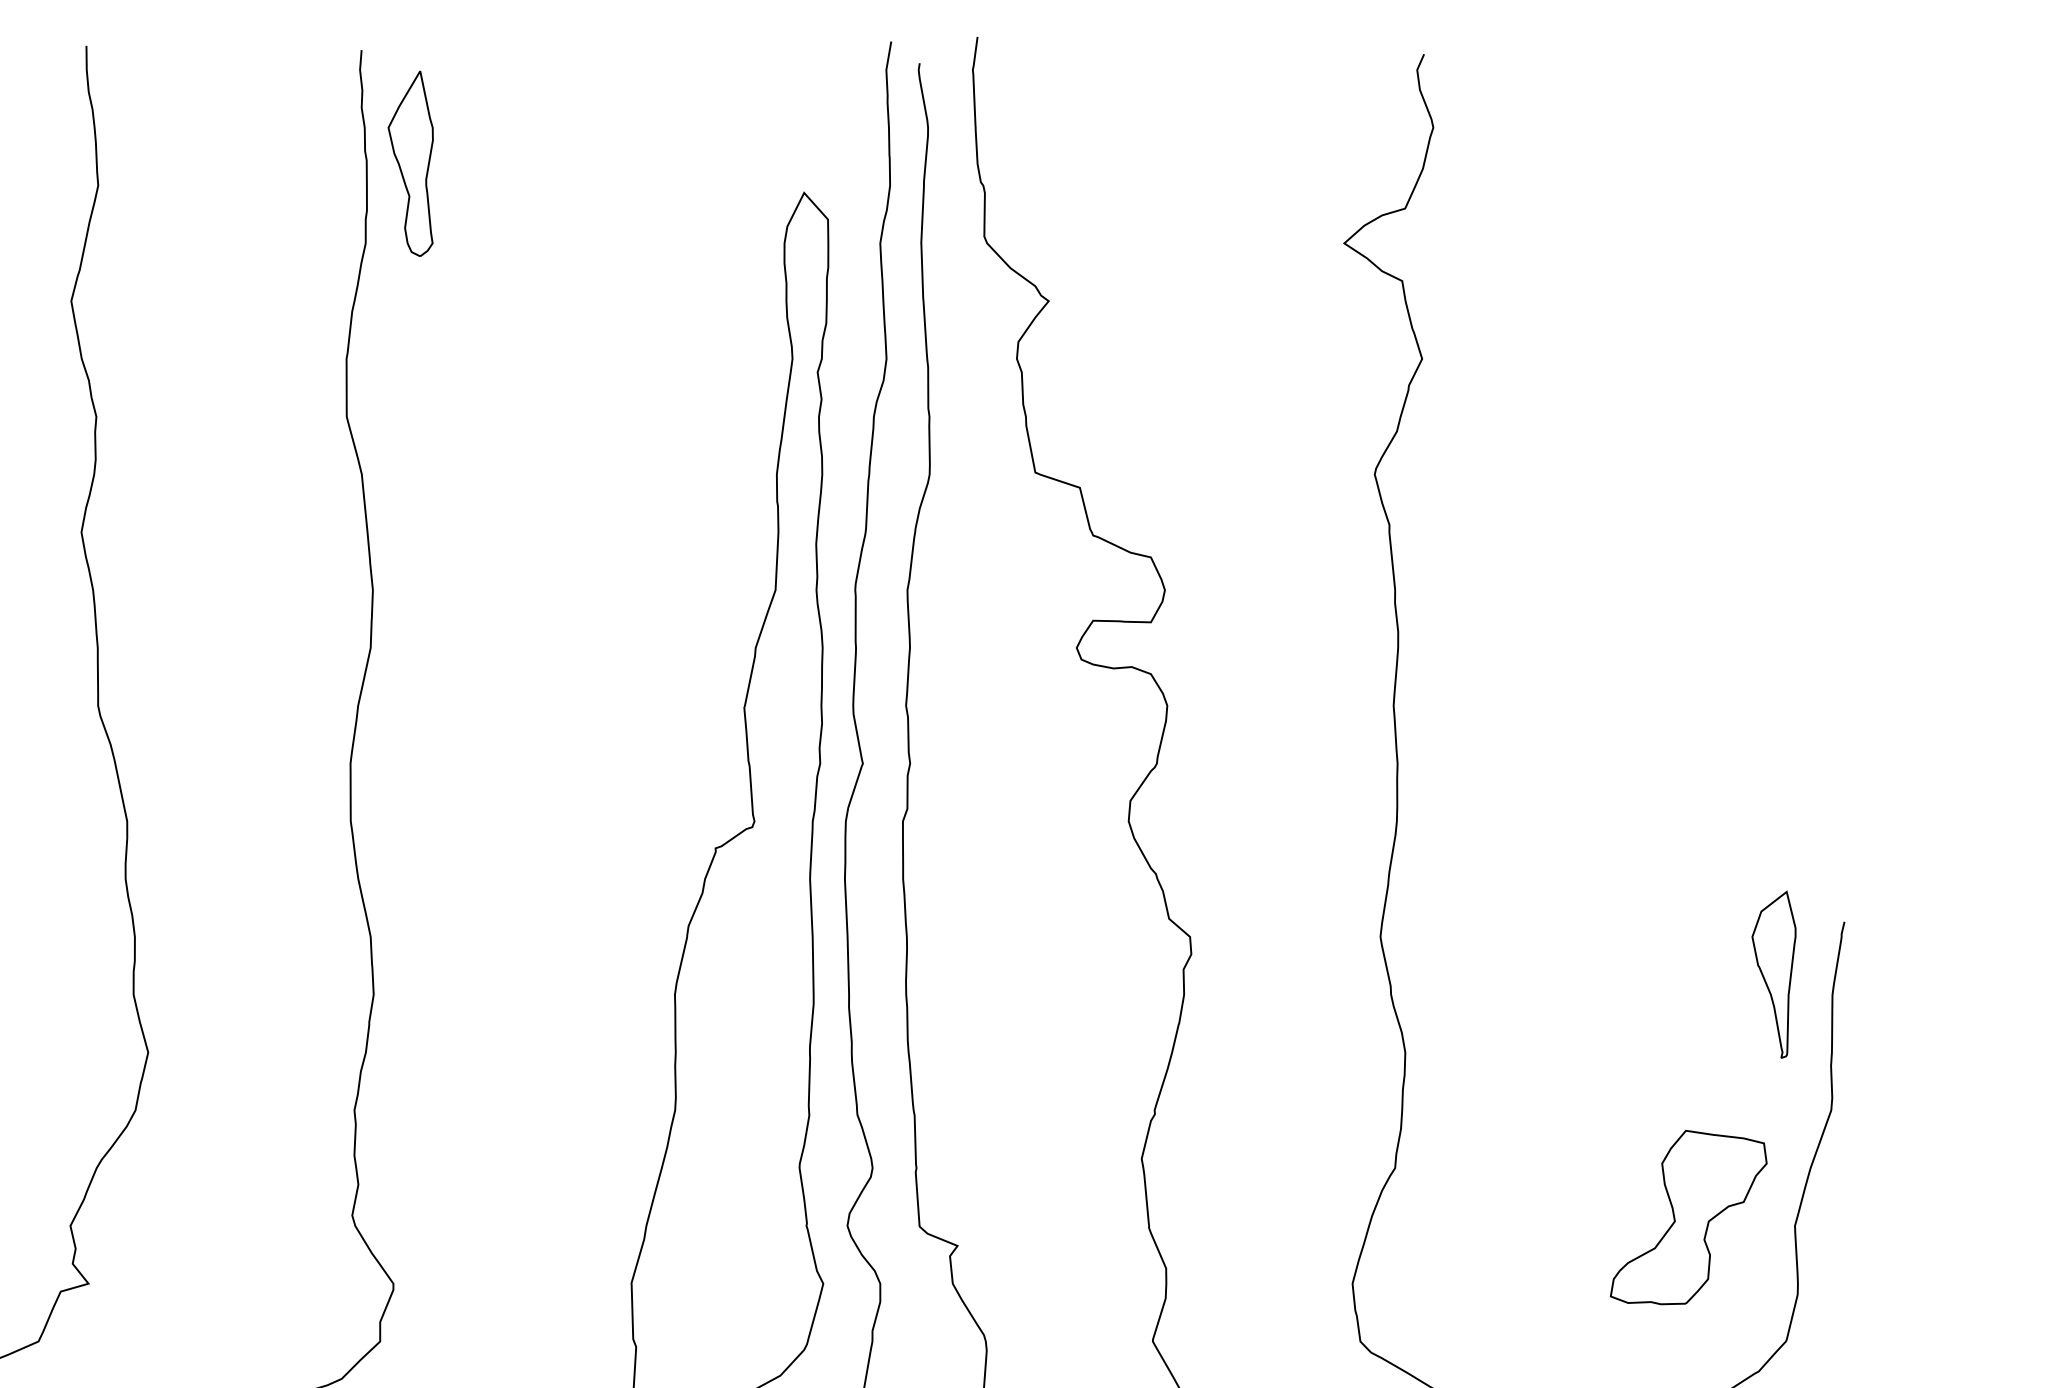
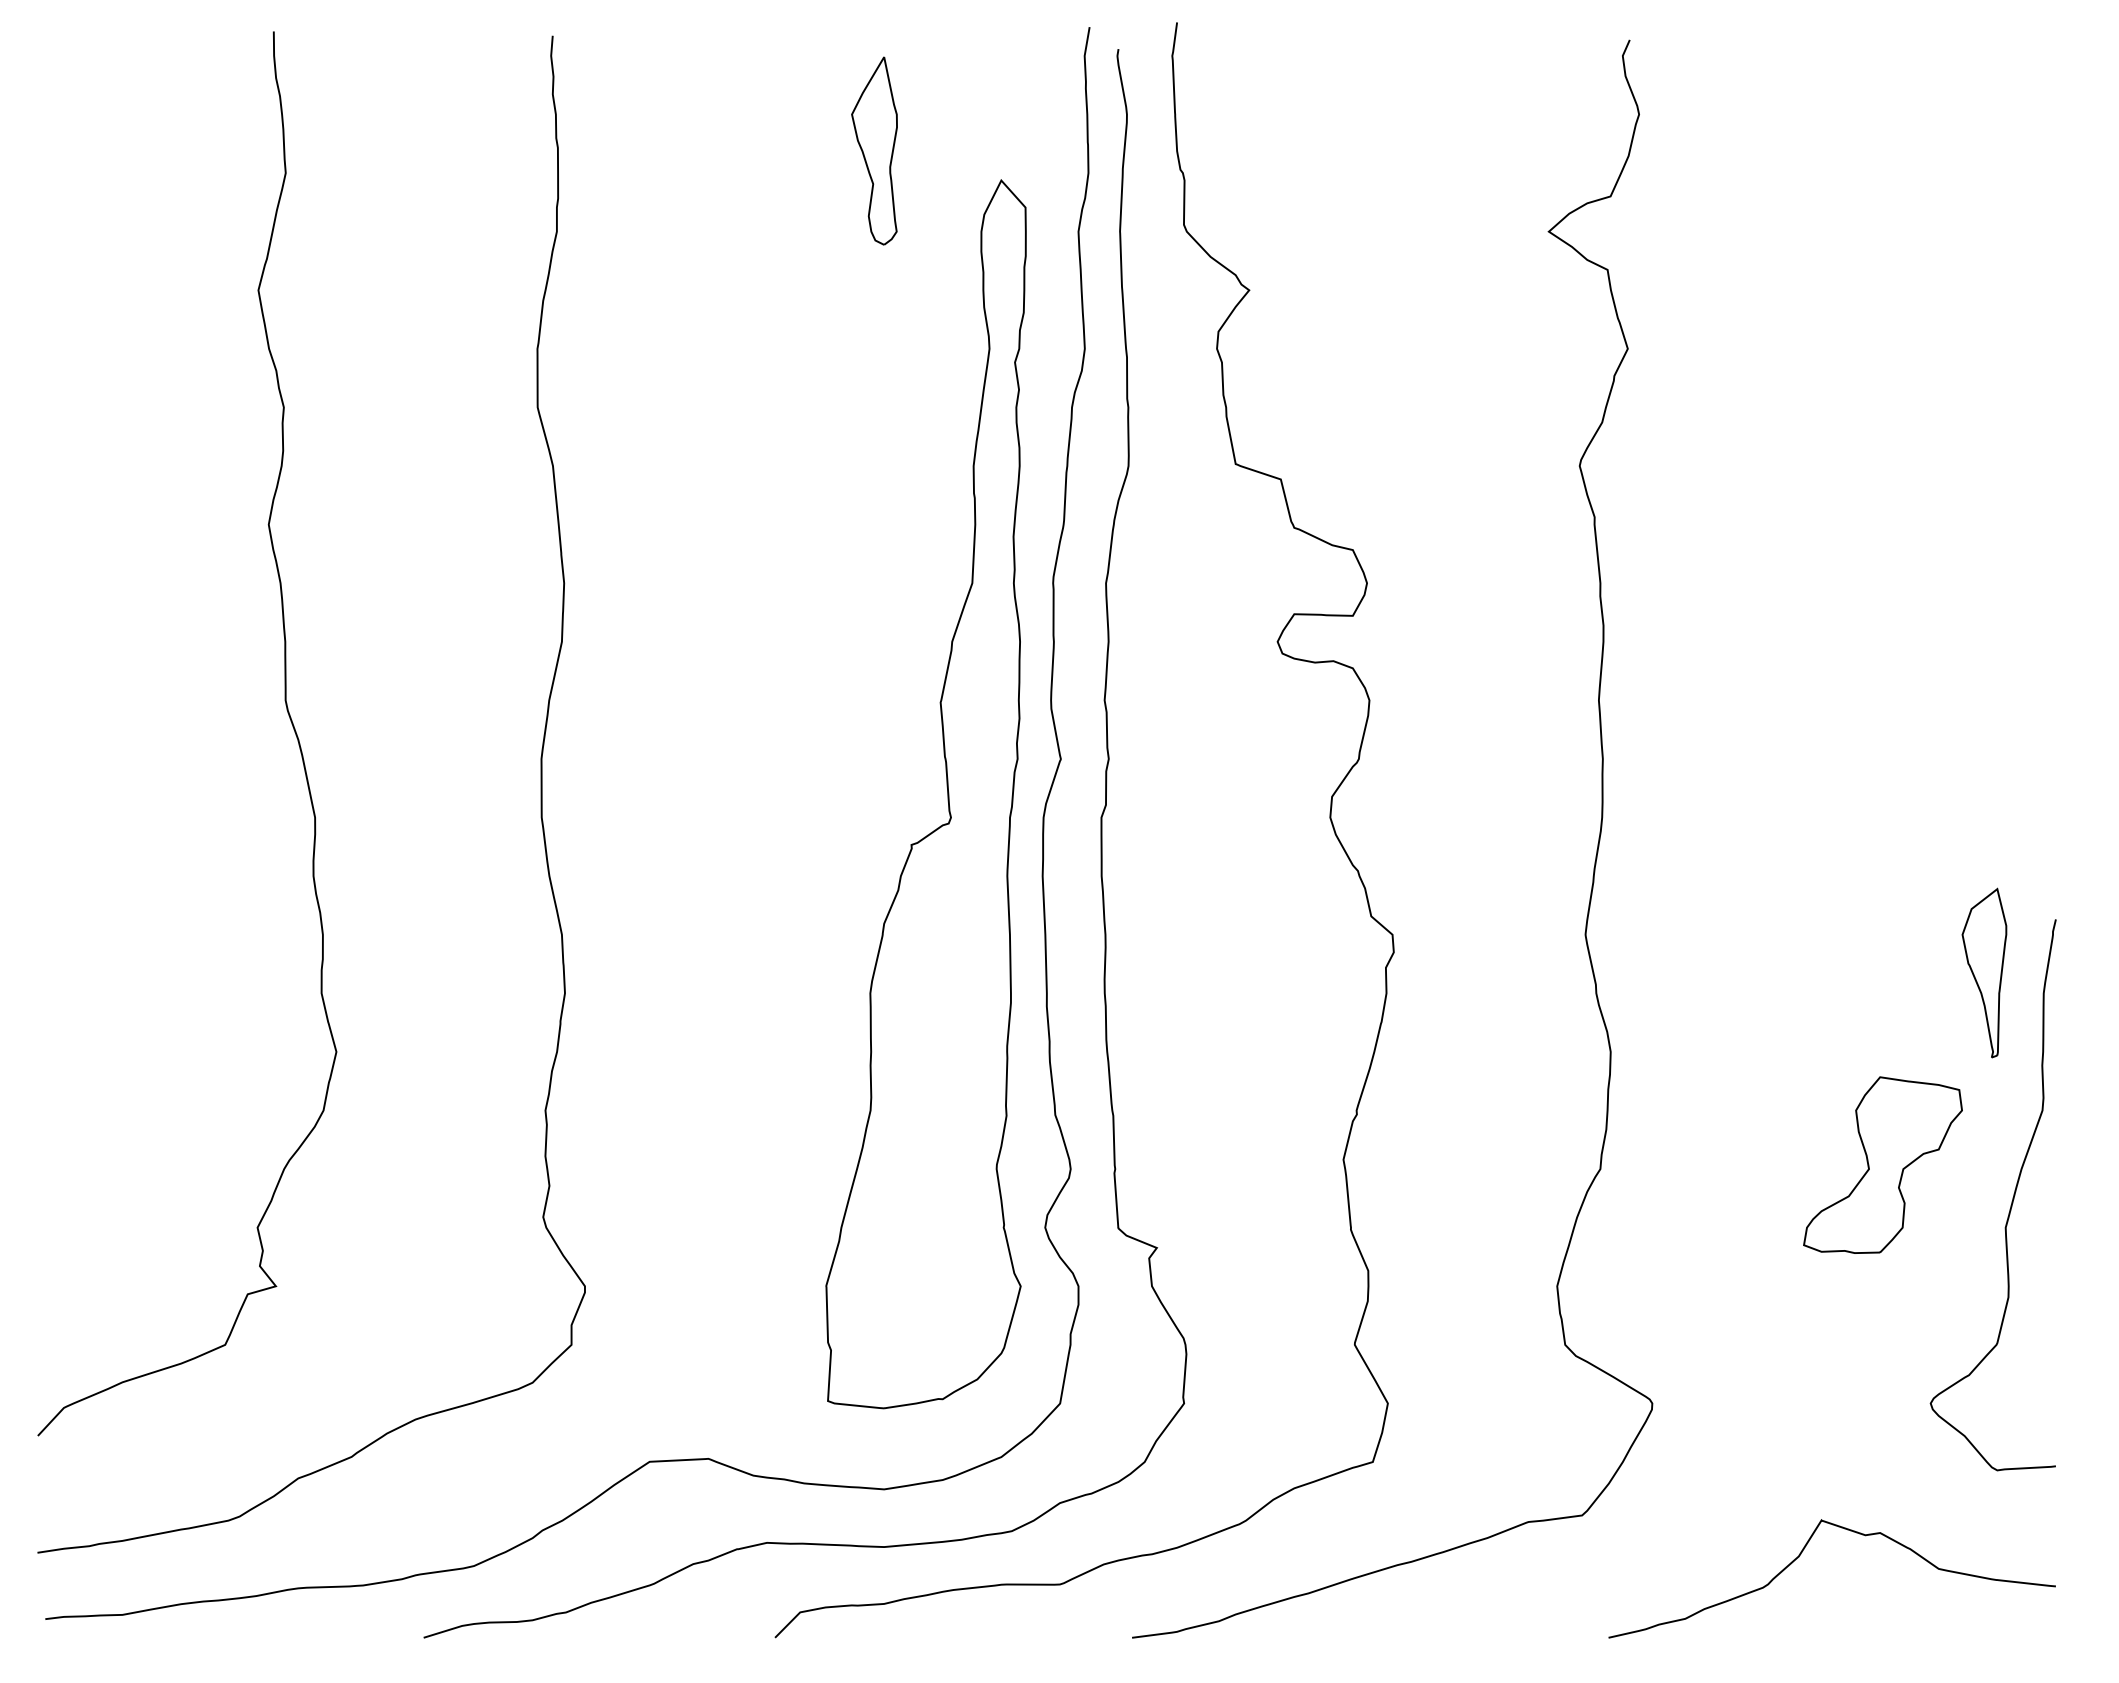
part: (410, 163) -> (874, 150), moved
part: (1688, 1216) -> (1882, 1164), moved

